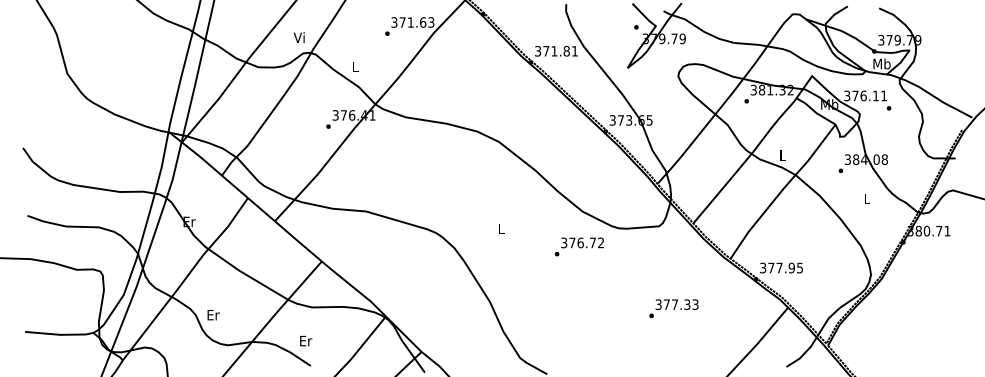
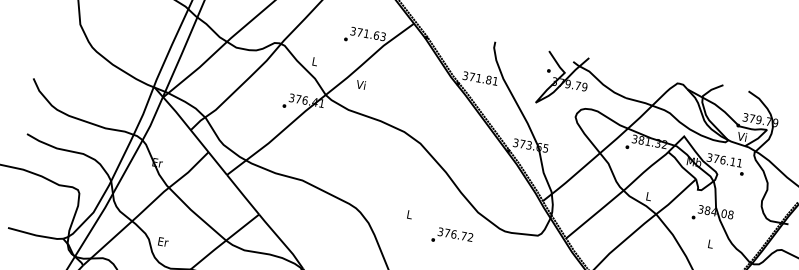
text: (298, 37) -> (360, 84), moved
text: (881, 63) -> (742, 136), Mb -> Vi
text: (579, 246) -> (452, 237), moved

